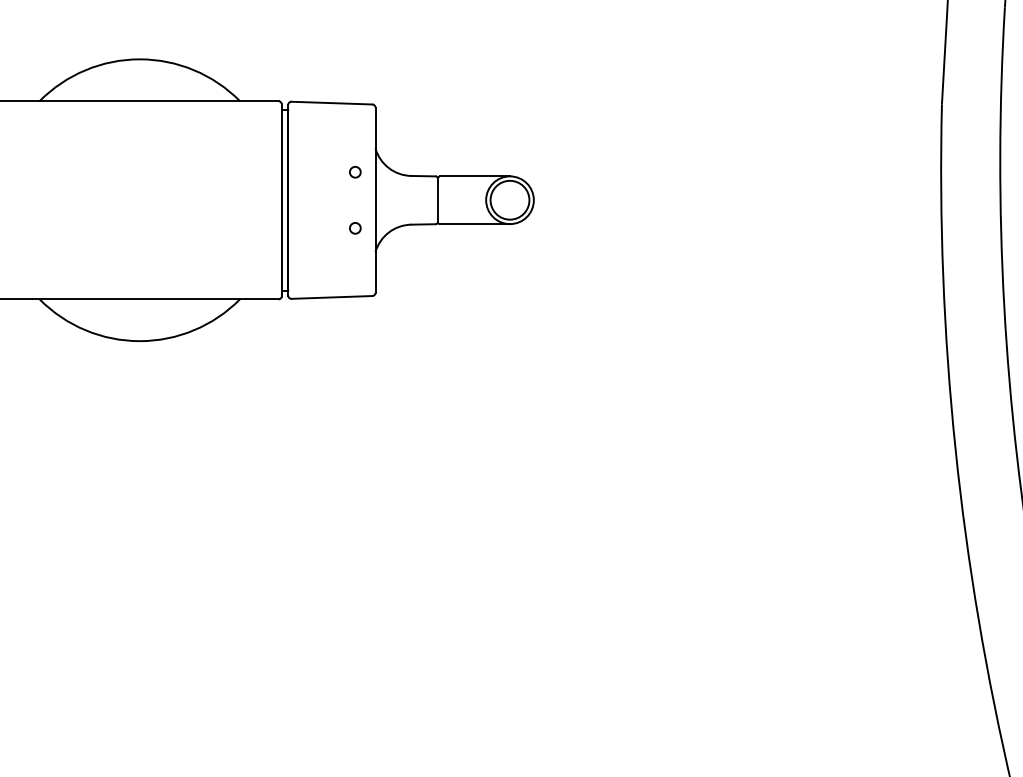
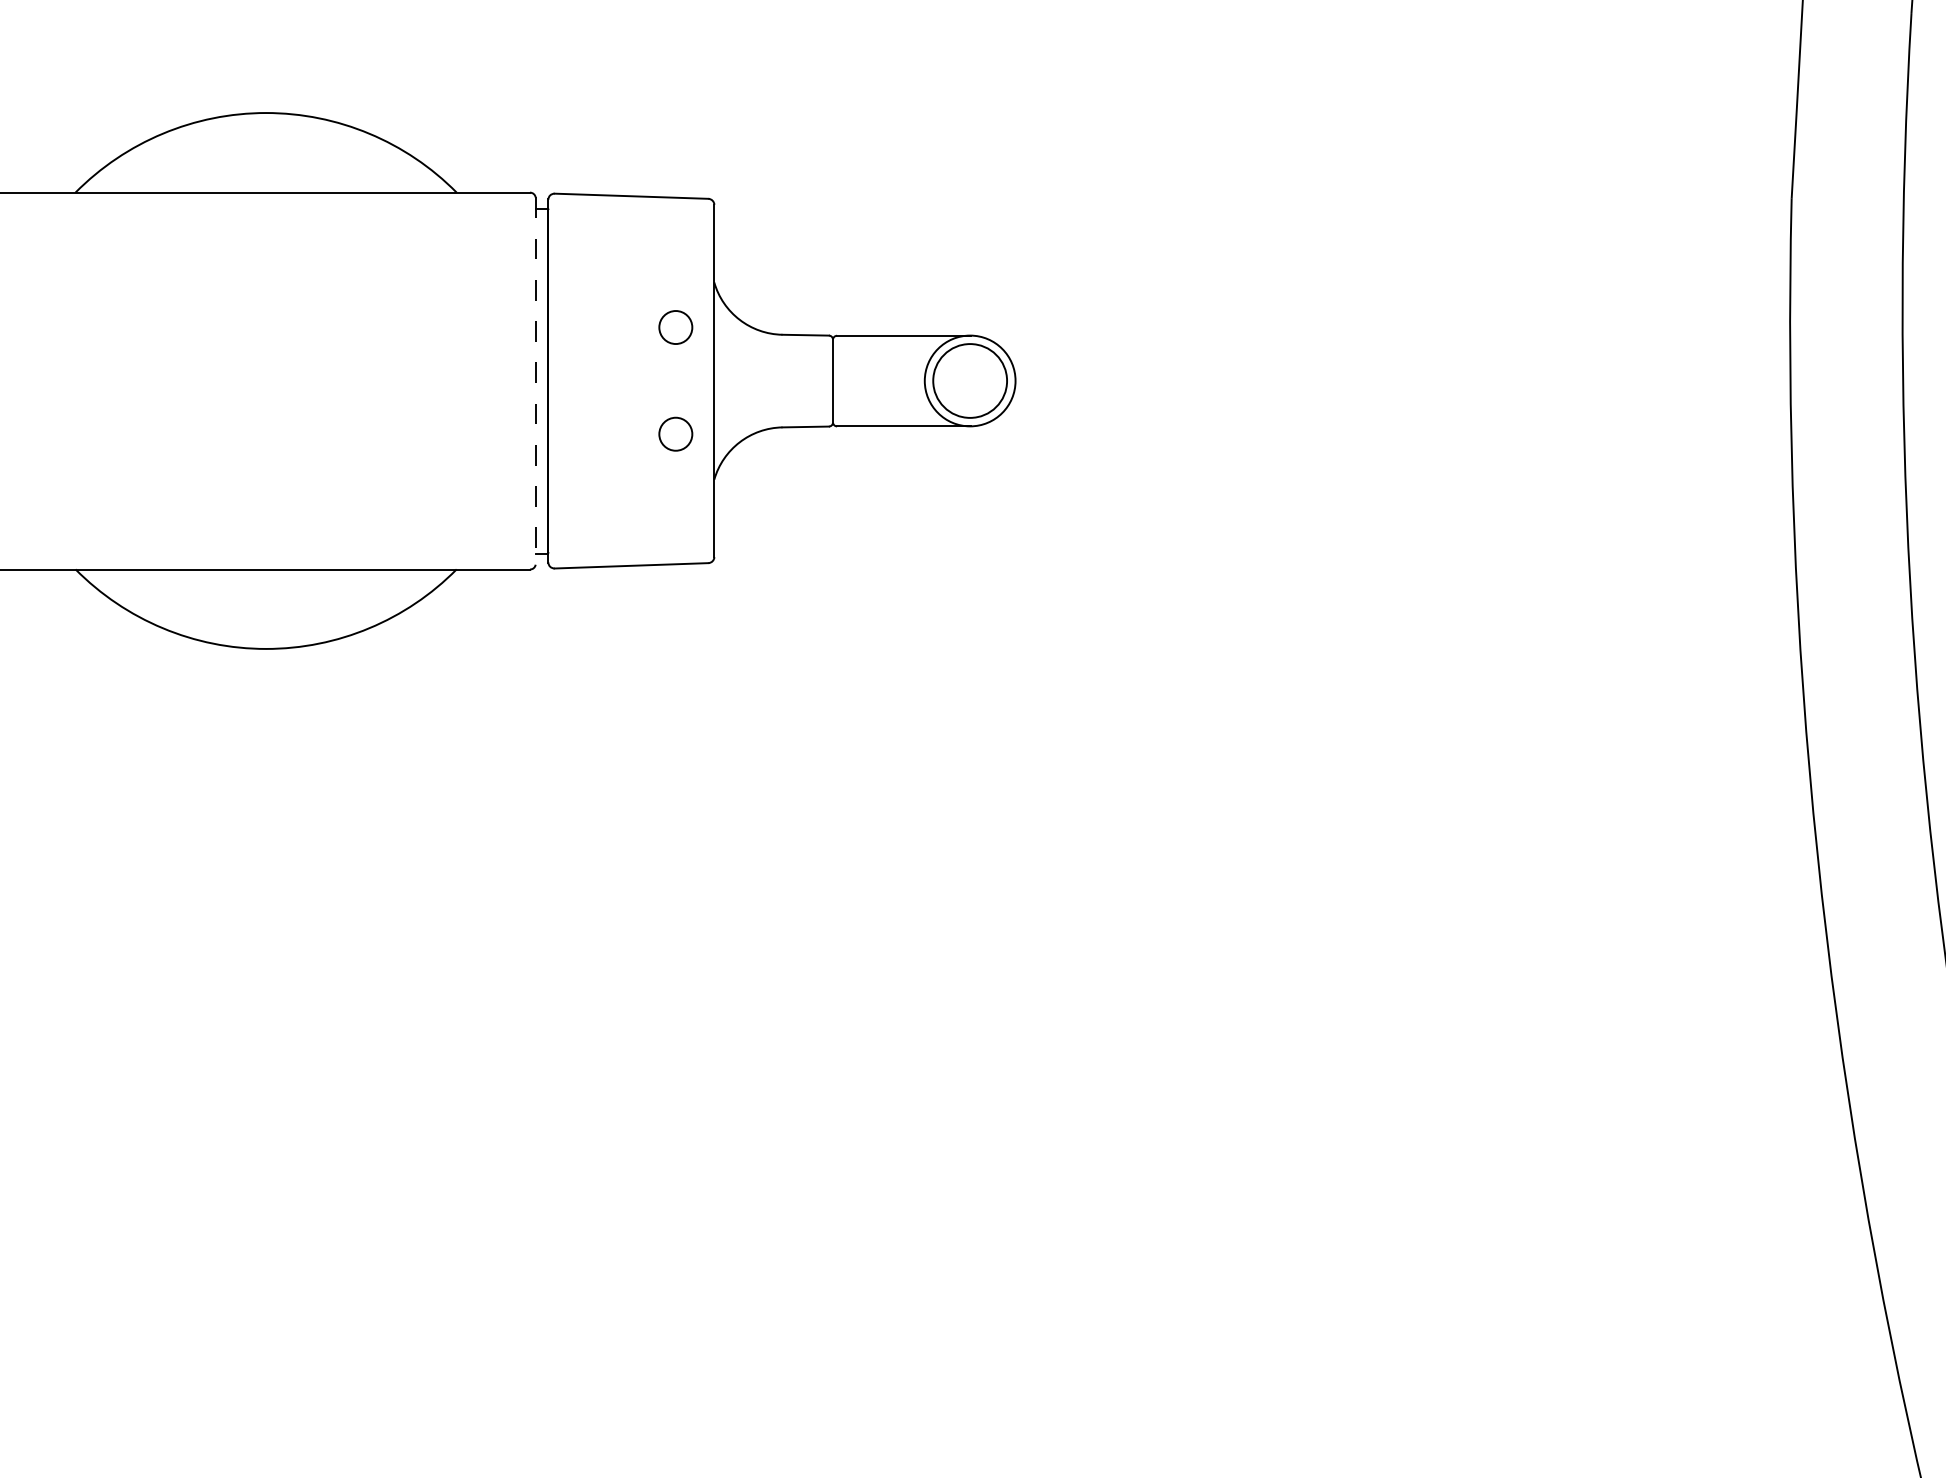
circle: (355, 172) -> (676, 328), size x1.6
line: (281, 200) -> (535, 381), solid -> dashed
circle: (355, 228) -> (676, 434), size x1.6

